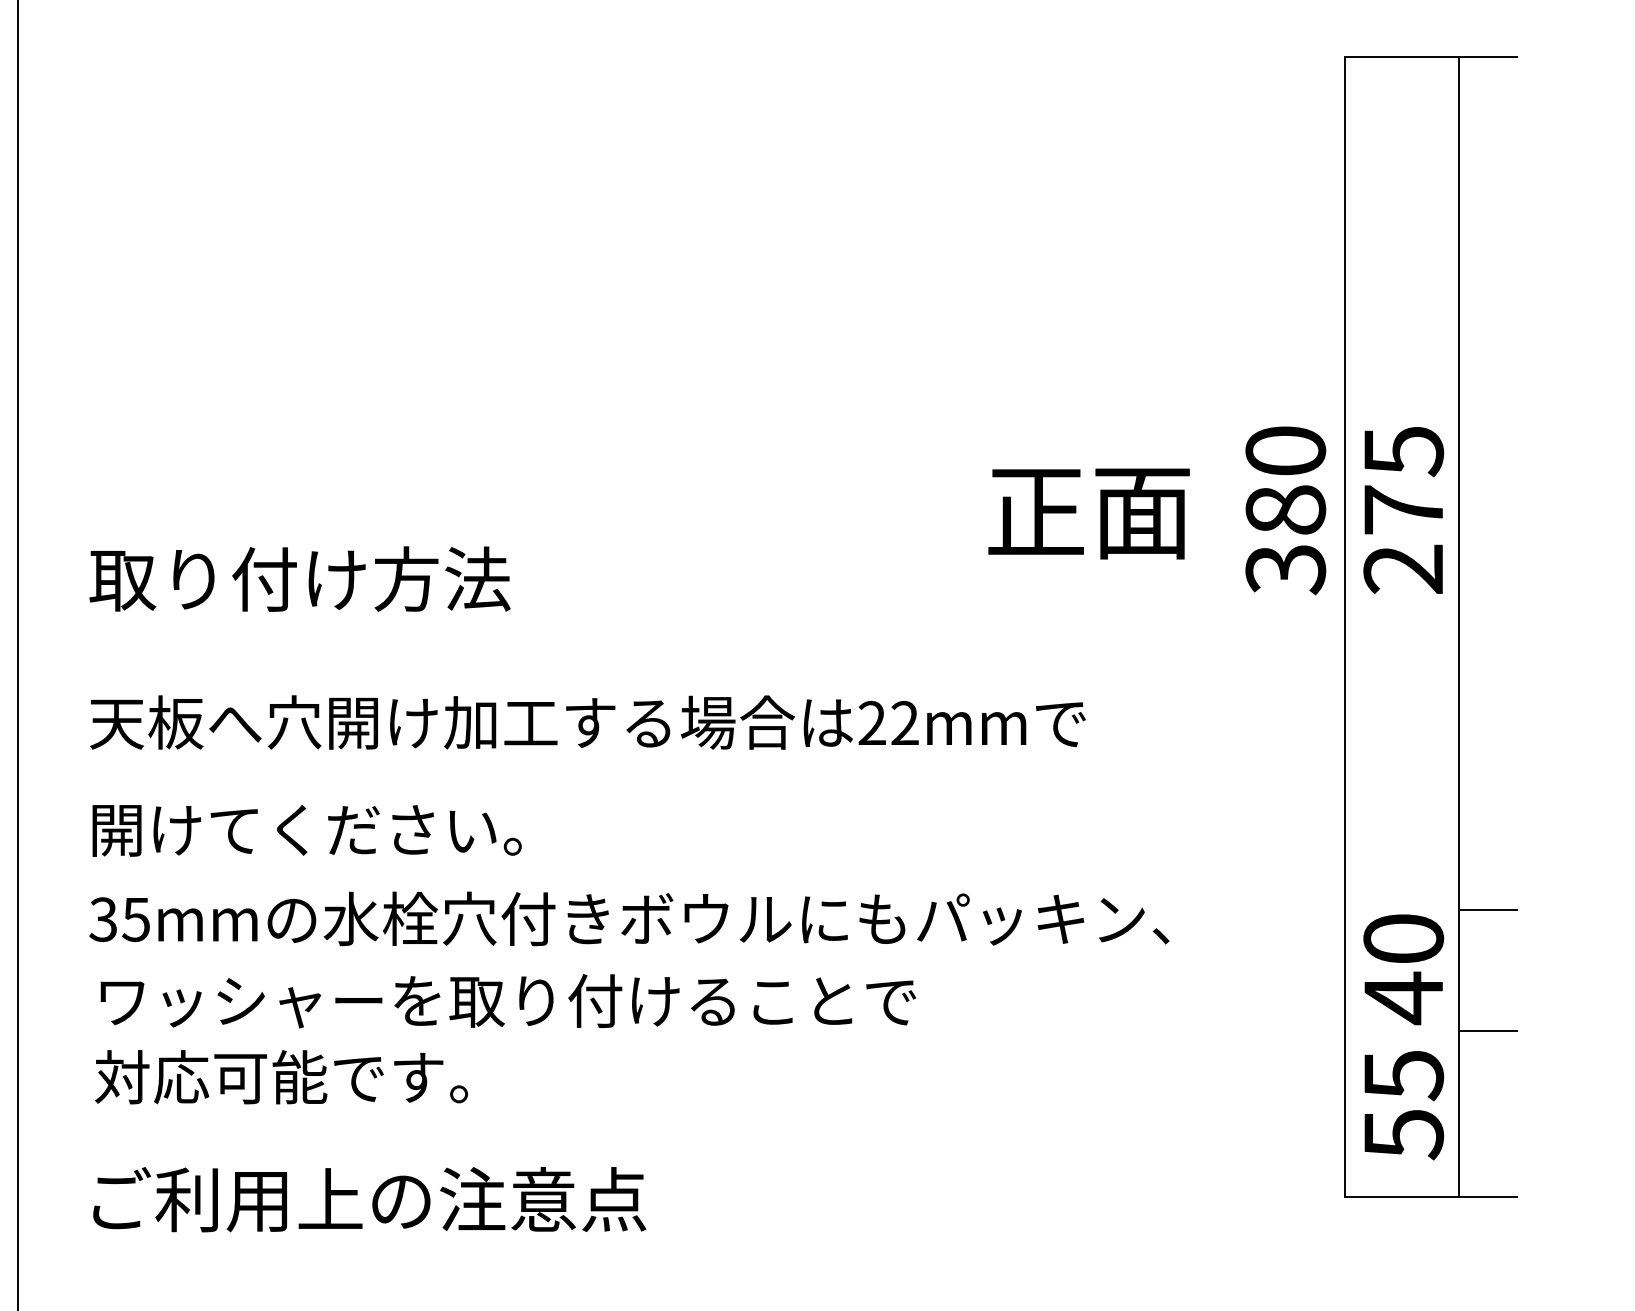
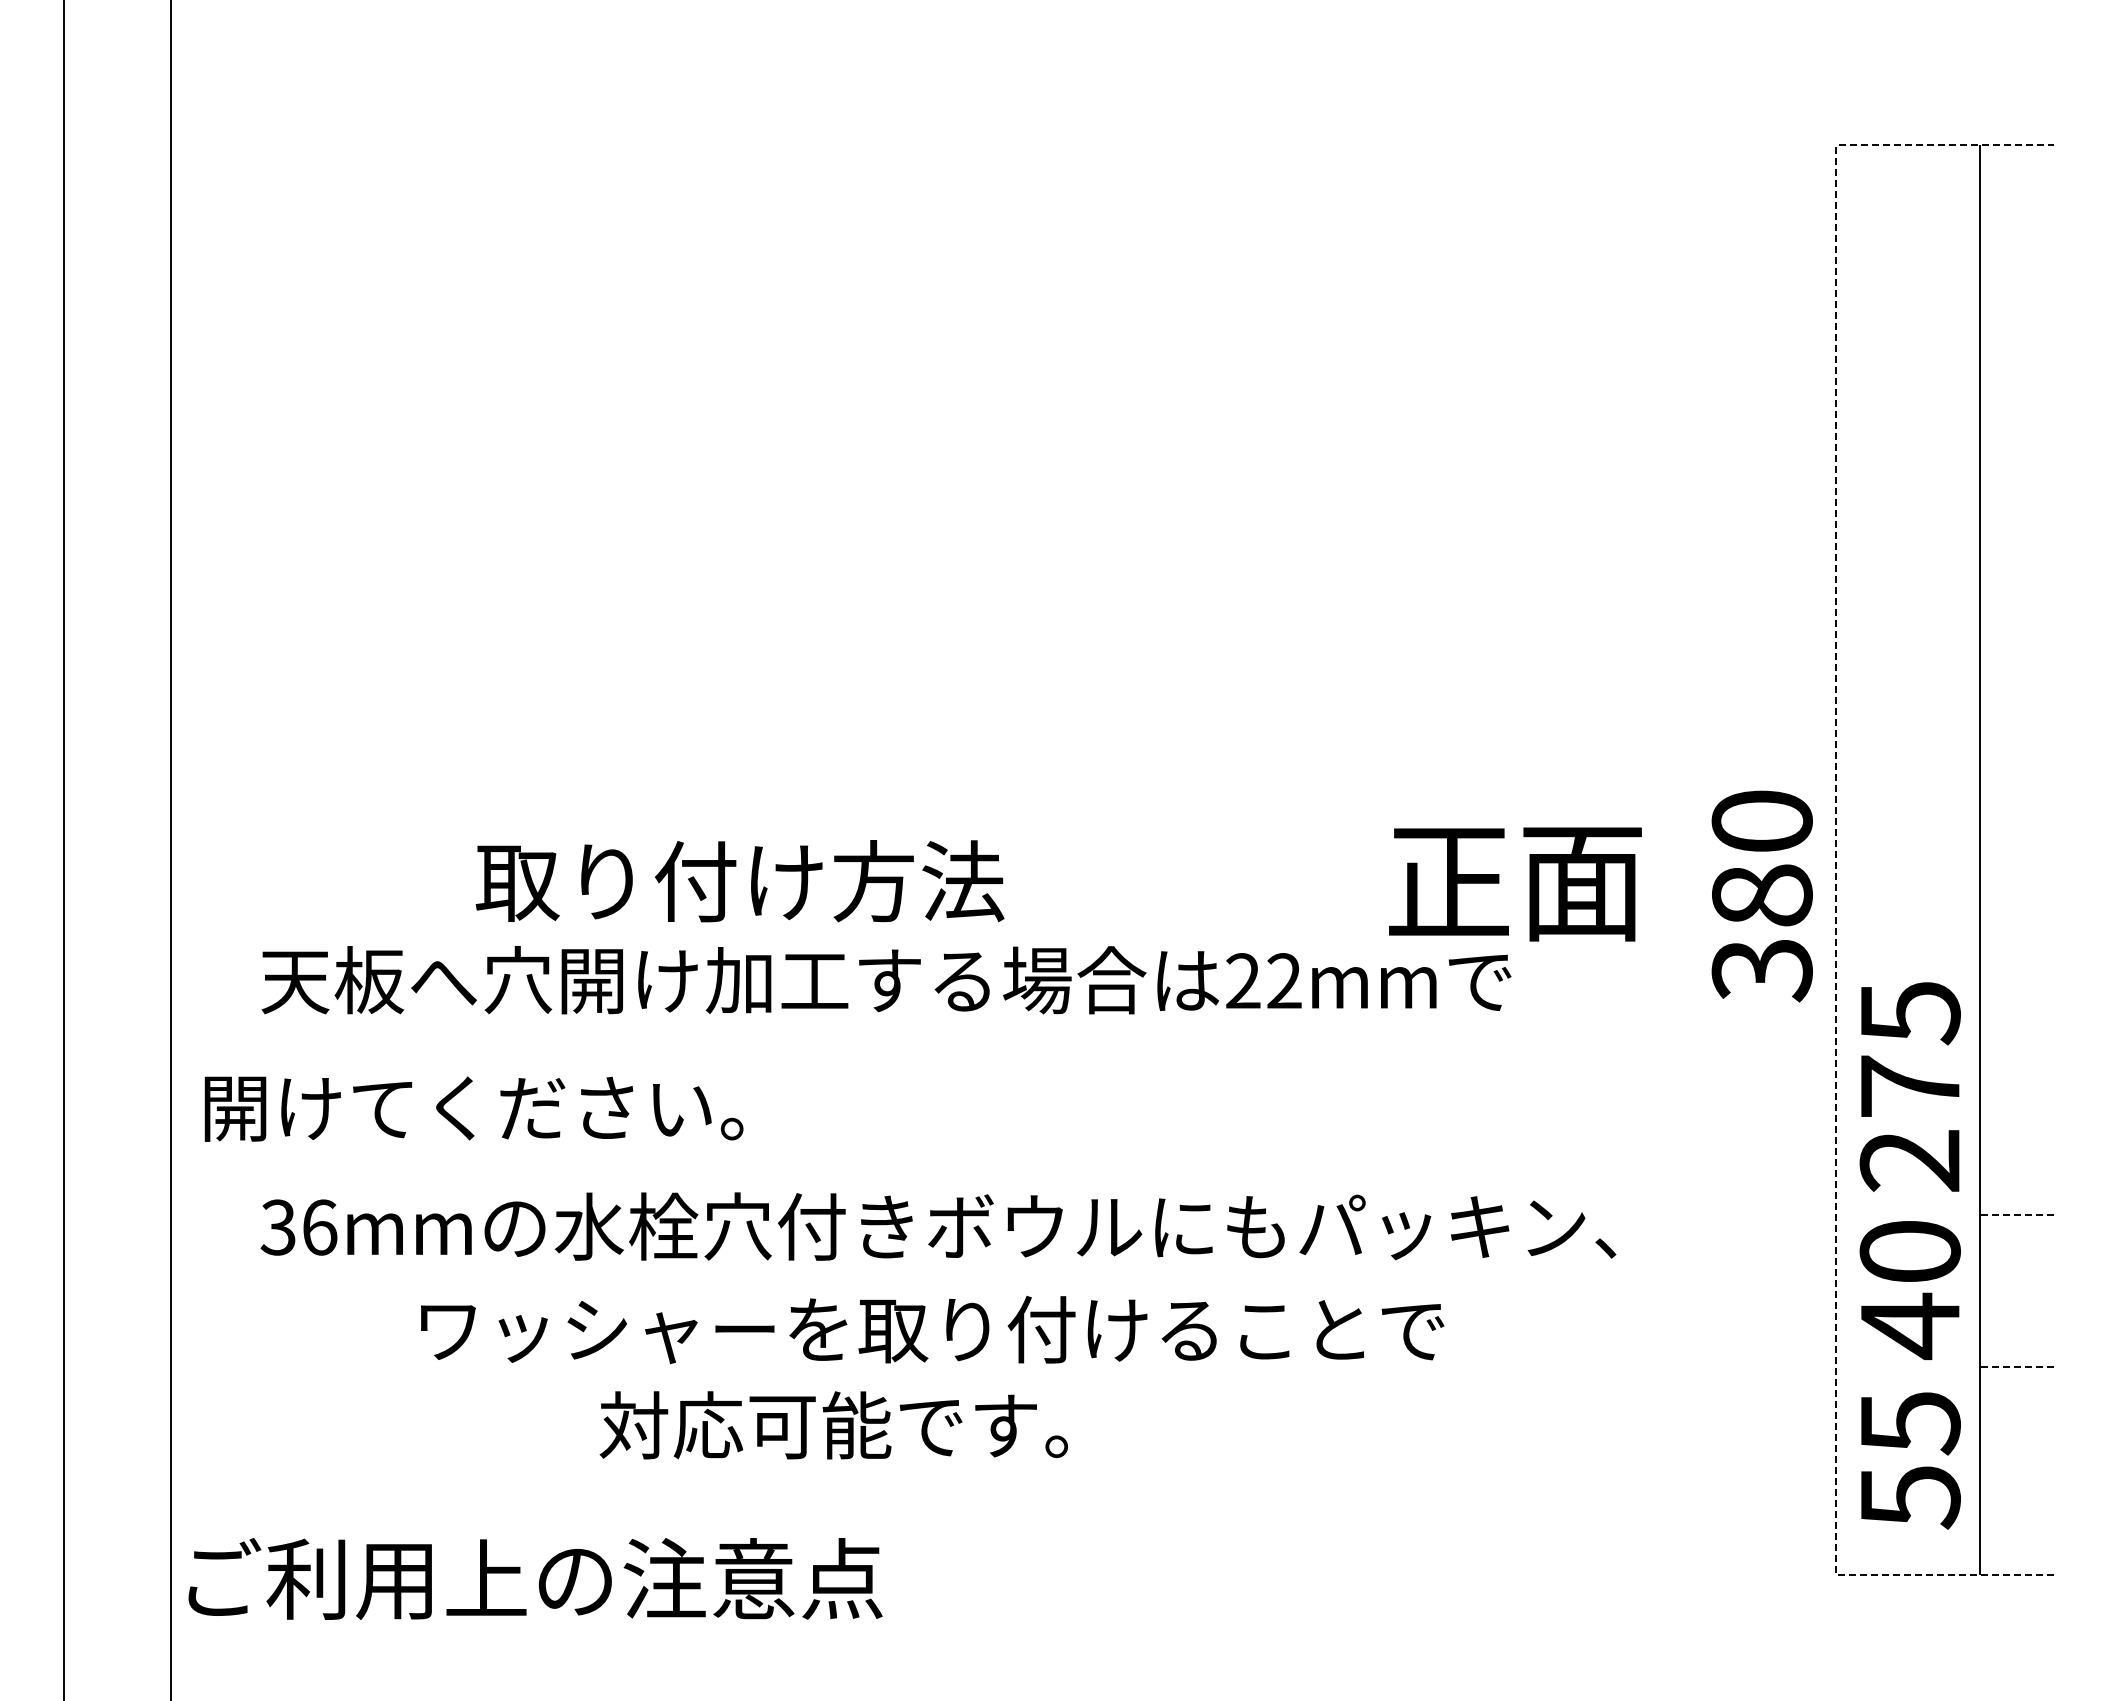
text: (1285, 510) -> (1761, 896), moved
text: (1403, 510) -> (1909, 1086), moved
text: (1089, 514) -> (1515, 884), moved
text: (299, 579) -> (739, 881), moved
line: (1344, 627) -> (1836, 860), solid -> dashed
text: (306, 830) -> (473, 1108), moved
line: (1489, 909) -> (2017, 1214), solid -> dashed
text: (136, 919) -> (319, 1227), 35mm -> 36mm
text: (508, 1001) -> (932, 1330), moved
line: (1489, 1031) -> (2017, 1367), solid -> dashed
text: (281, 1077) -> (833, 1425), moved
text: (369, 1199) -> (535, 1578), moved

